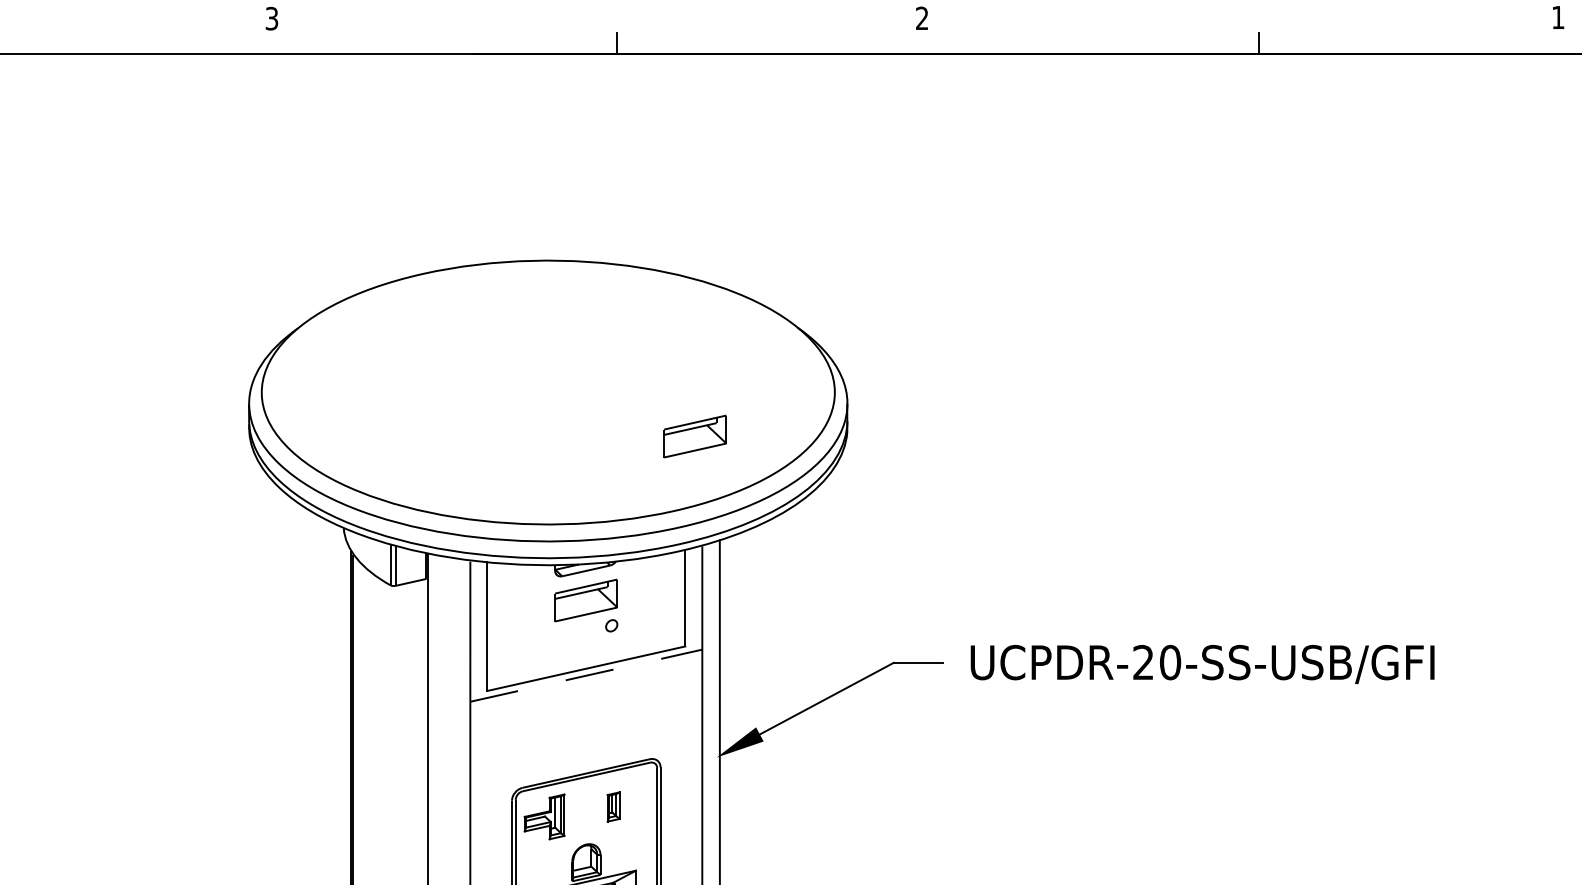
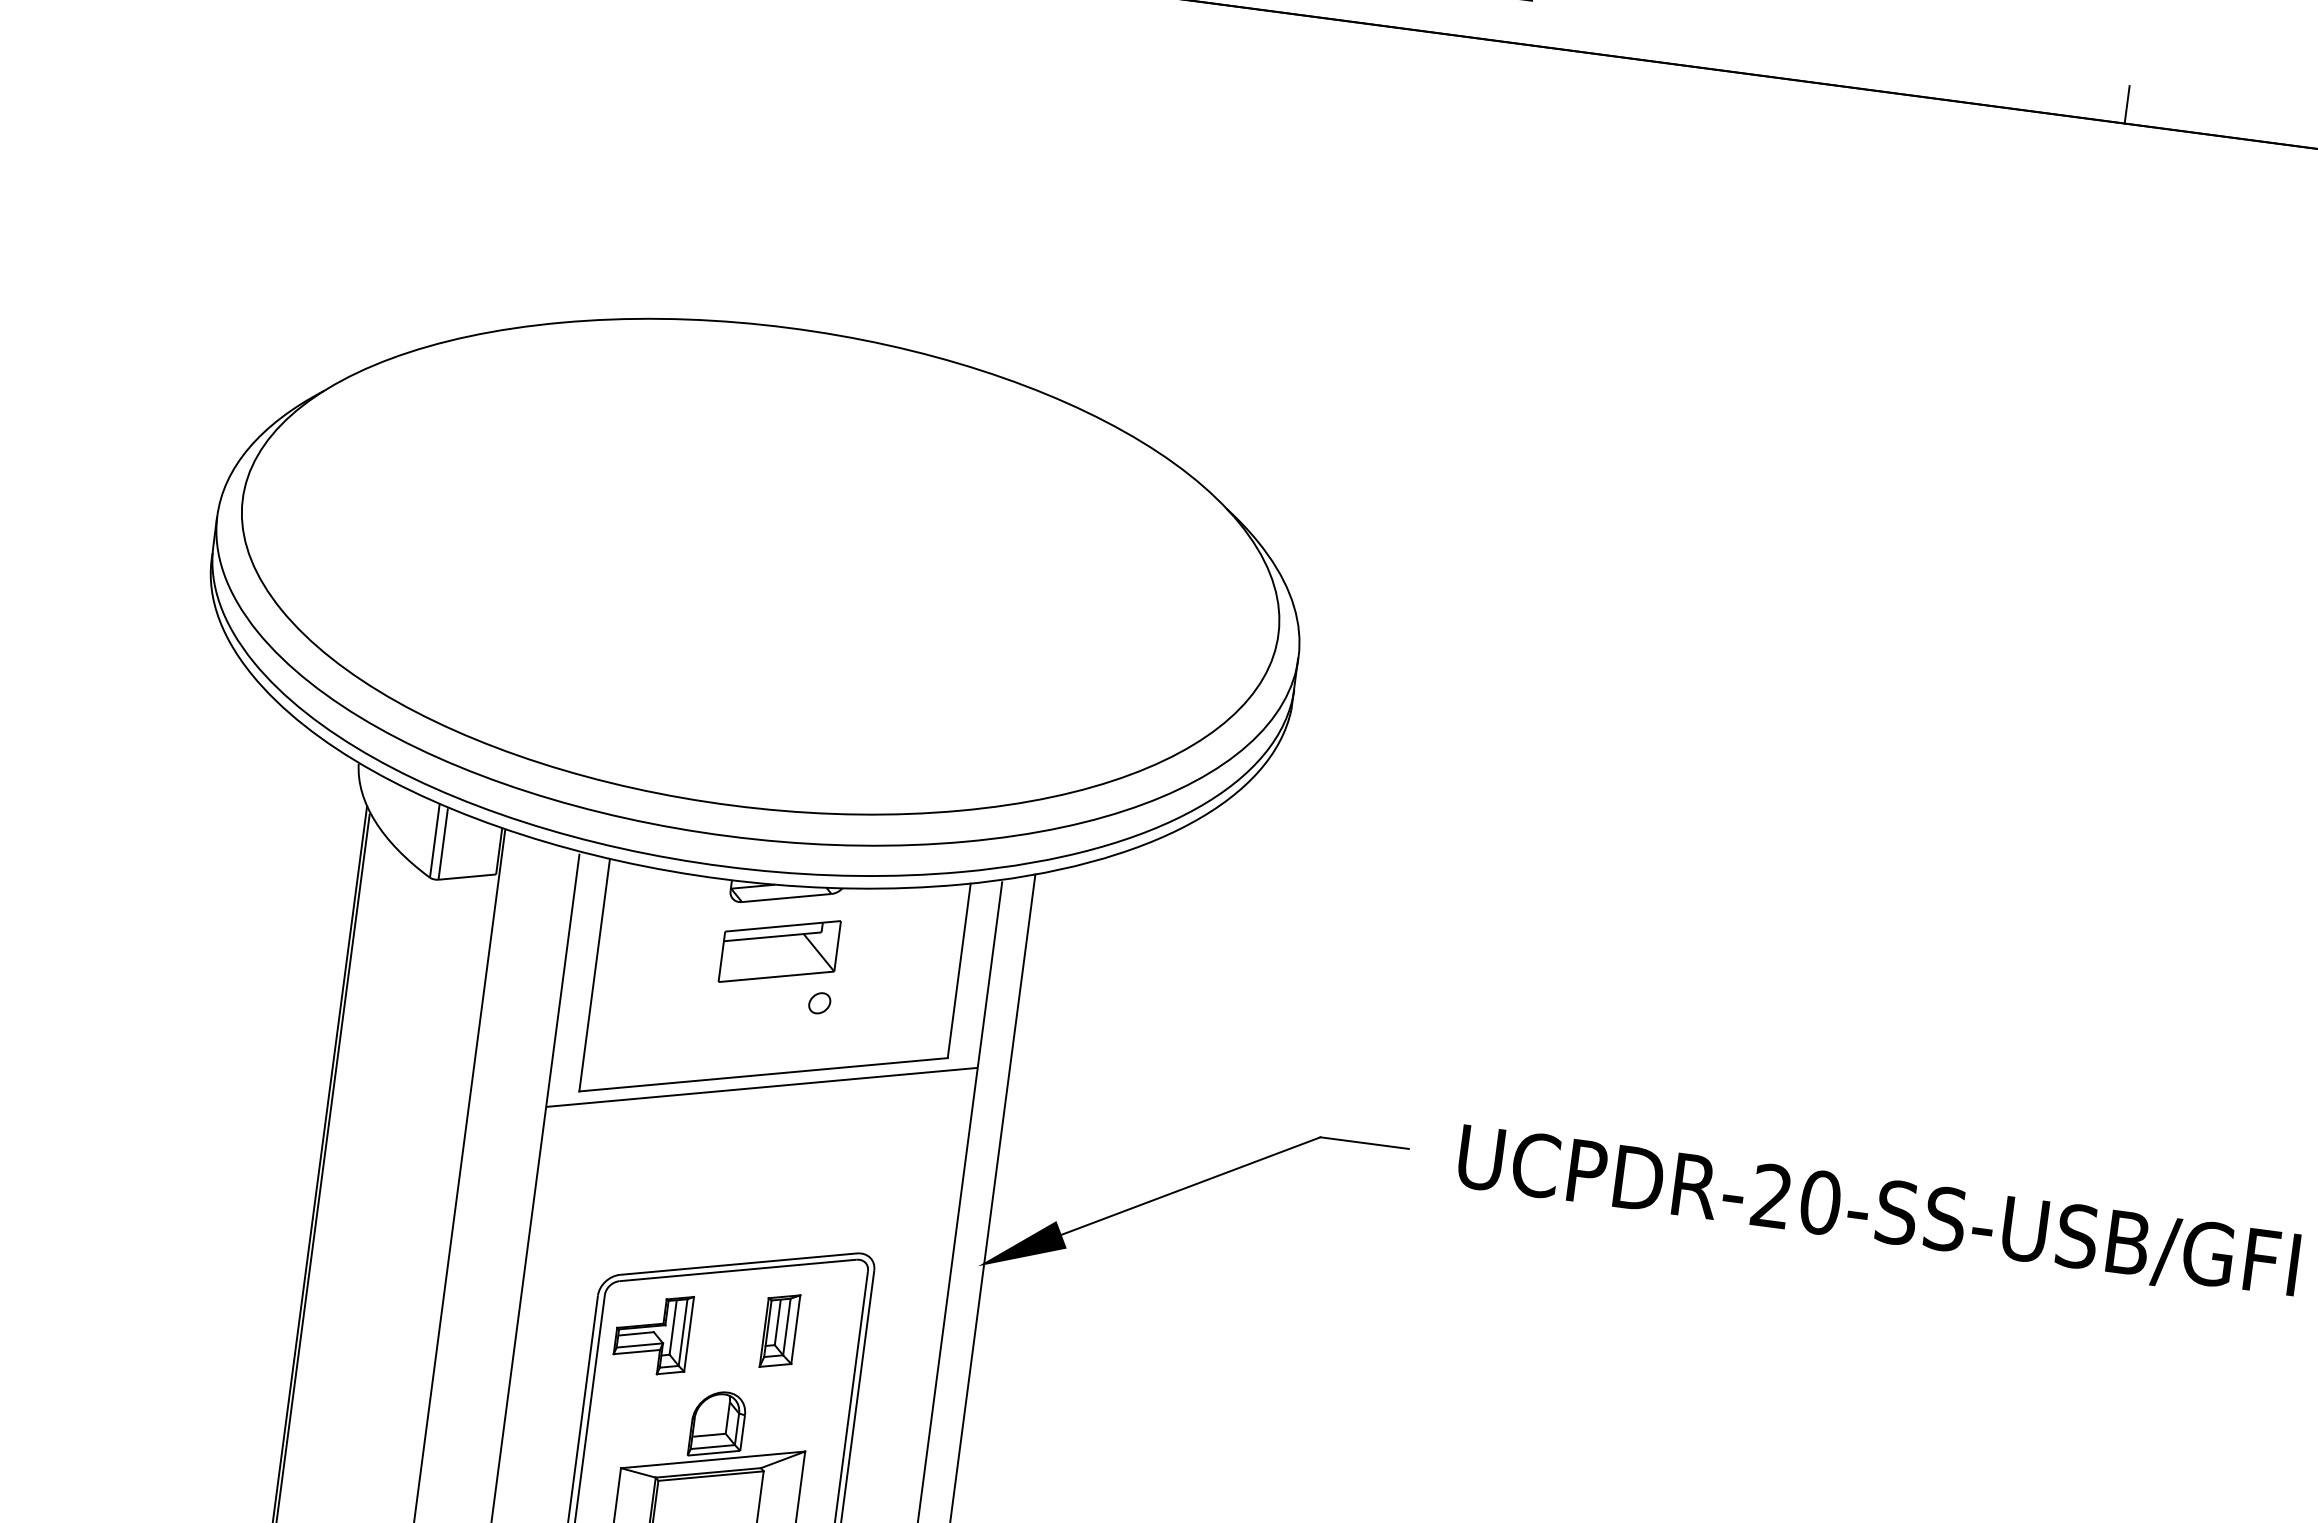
part: (694, 436) -> (1014, 680), removed
line: (586, 675) -> (762, 1087), dashed -> solid
part: (613, 806) -> (779, 1330), size x1.43

